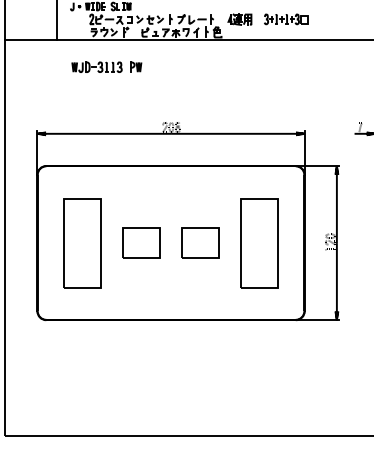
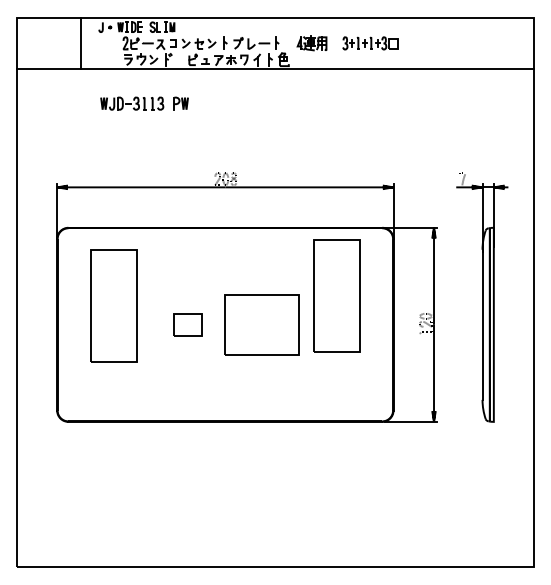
part: (82, 242) -> (113, 305), moved
part: (140, 242) -> (187, 324), size x0.6
part: (200, 242) -> (262, 324), size x1.6
part: (259, 242) -> (336, 295), moved

